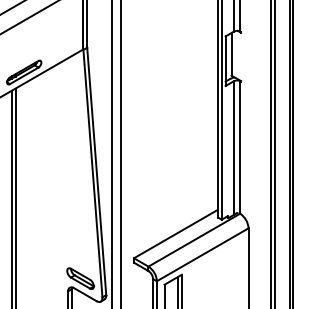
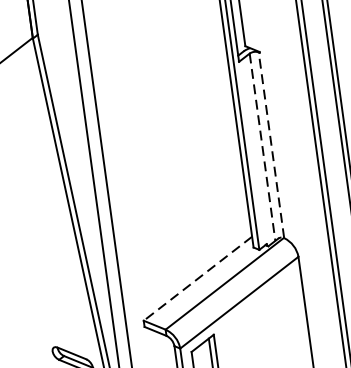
line: (240, 147) -> (271, 145), solid -> dashed
line: (233, 148) -> (262, 147), solid -> dashed
line: (175, 234) -> (197, 279), solid -> dashed

